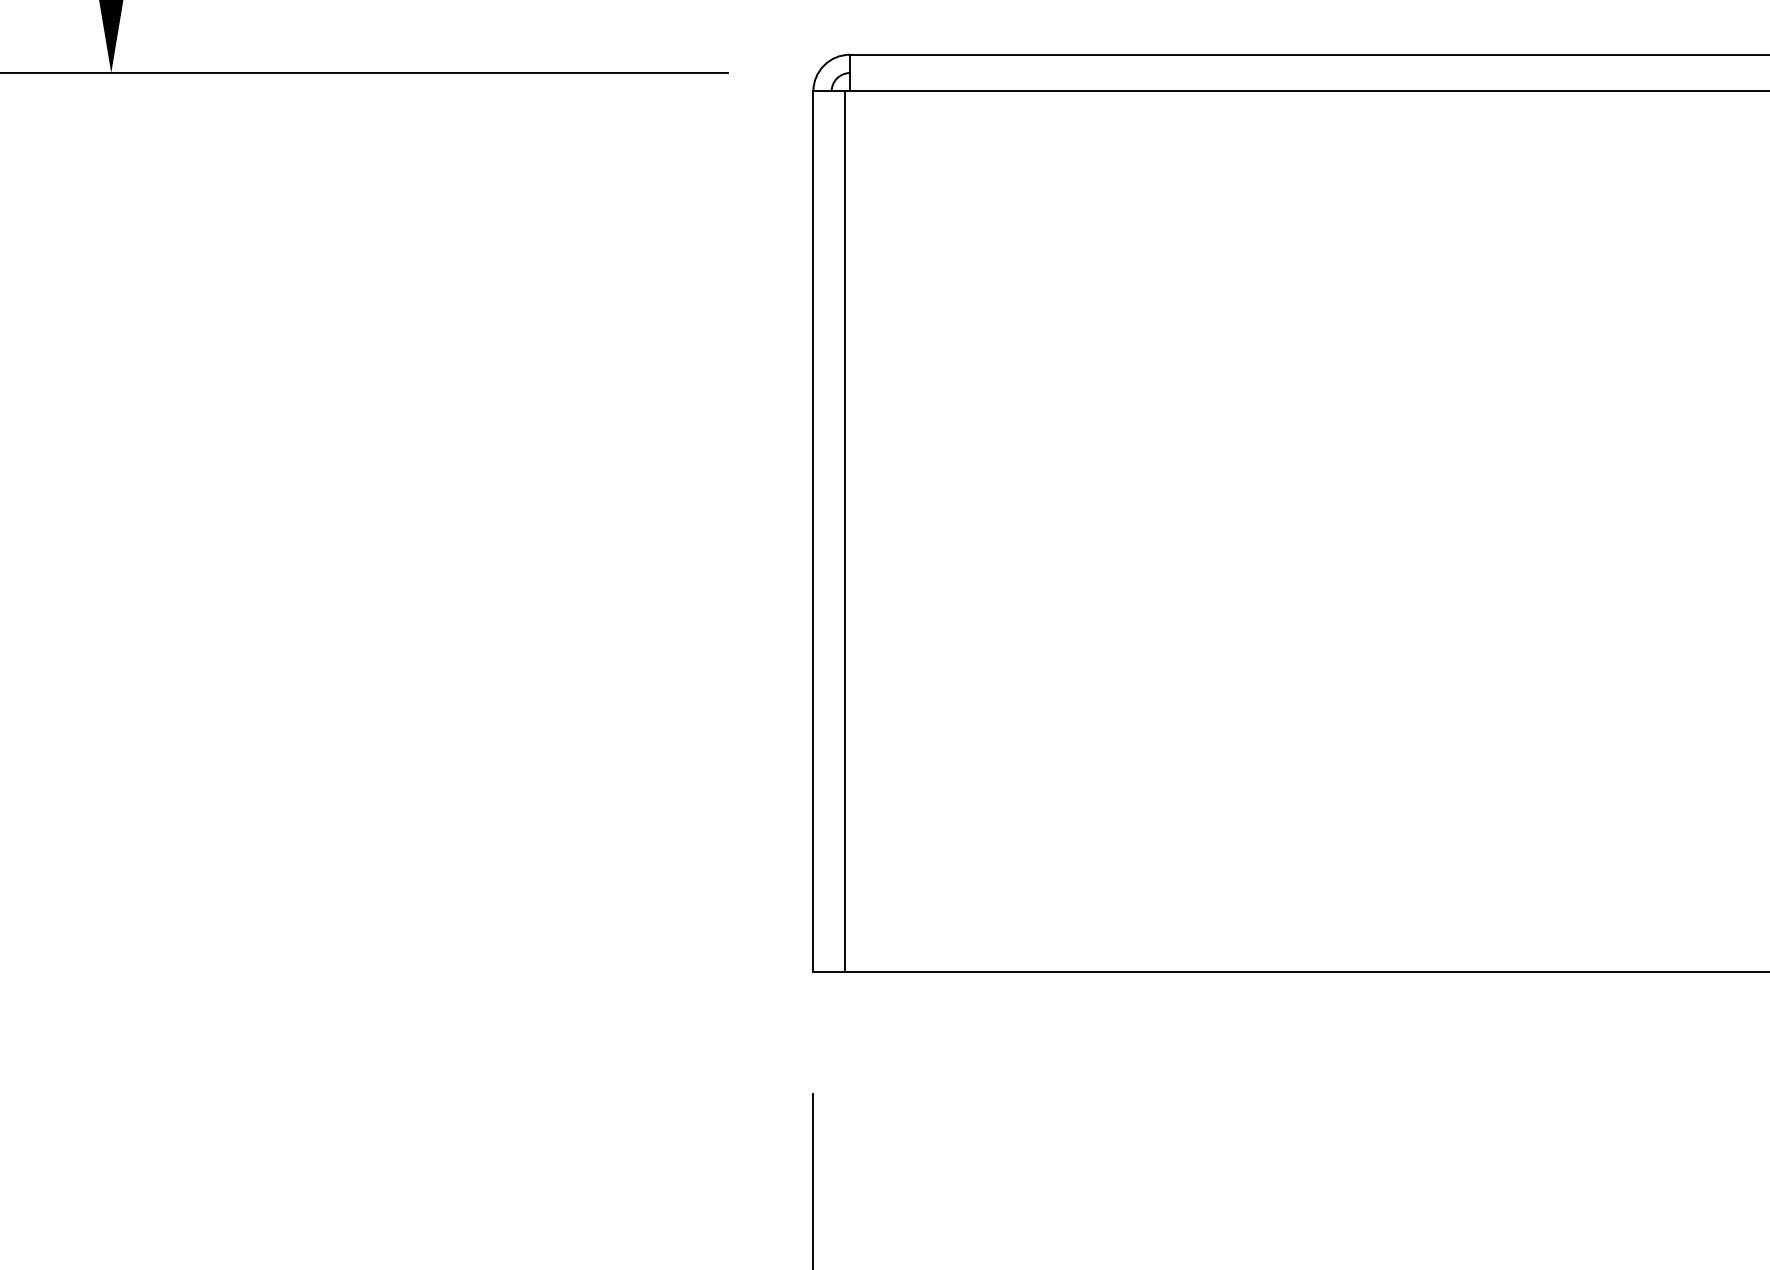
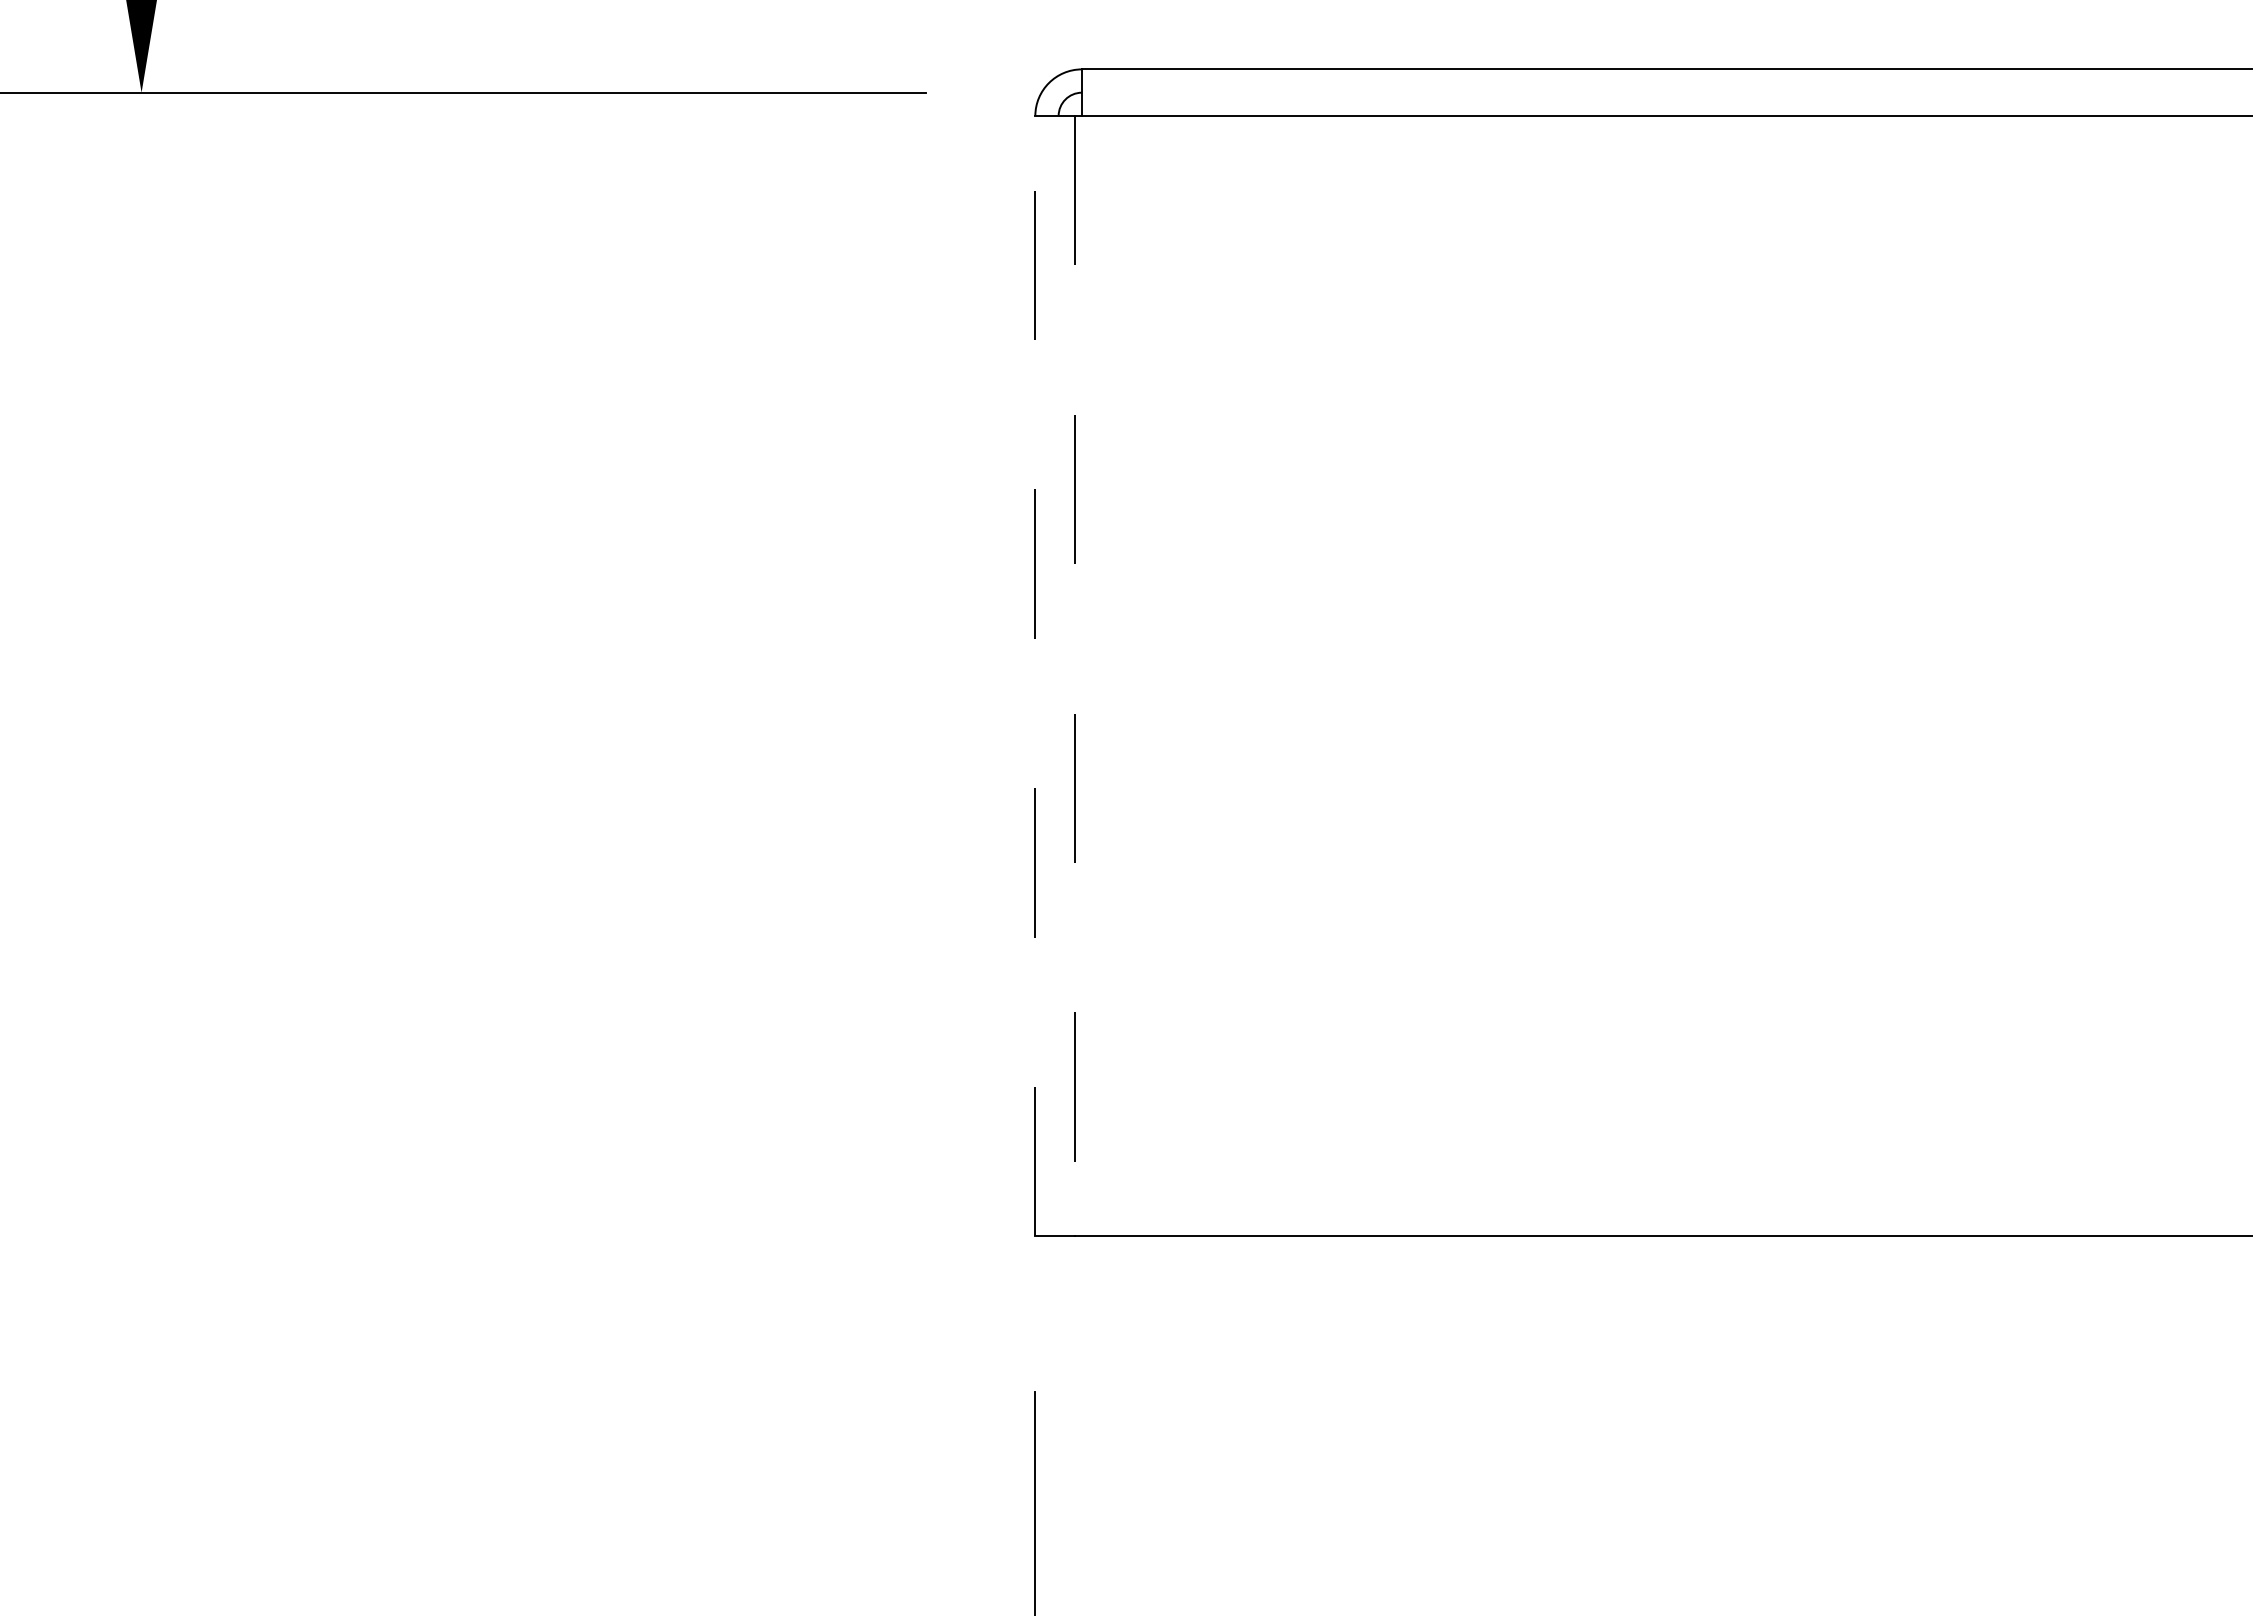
line: (813, 530) -> (1035, 675), solid -> dashed
line: (844, 531) -> (1075, 676), solid -> dashed

